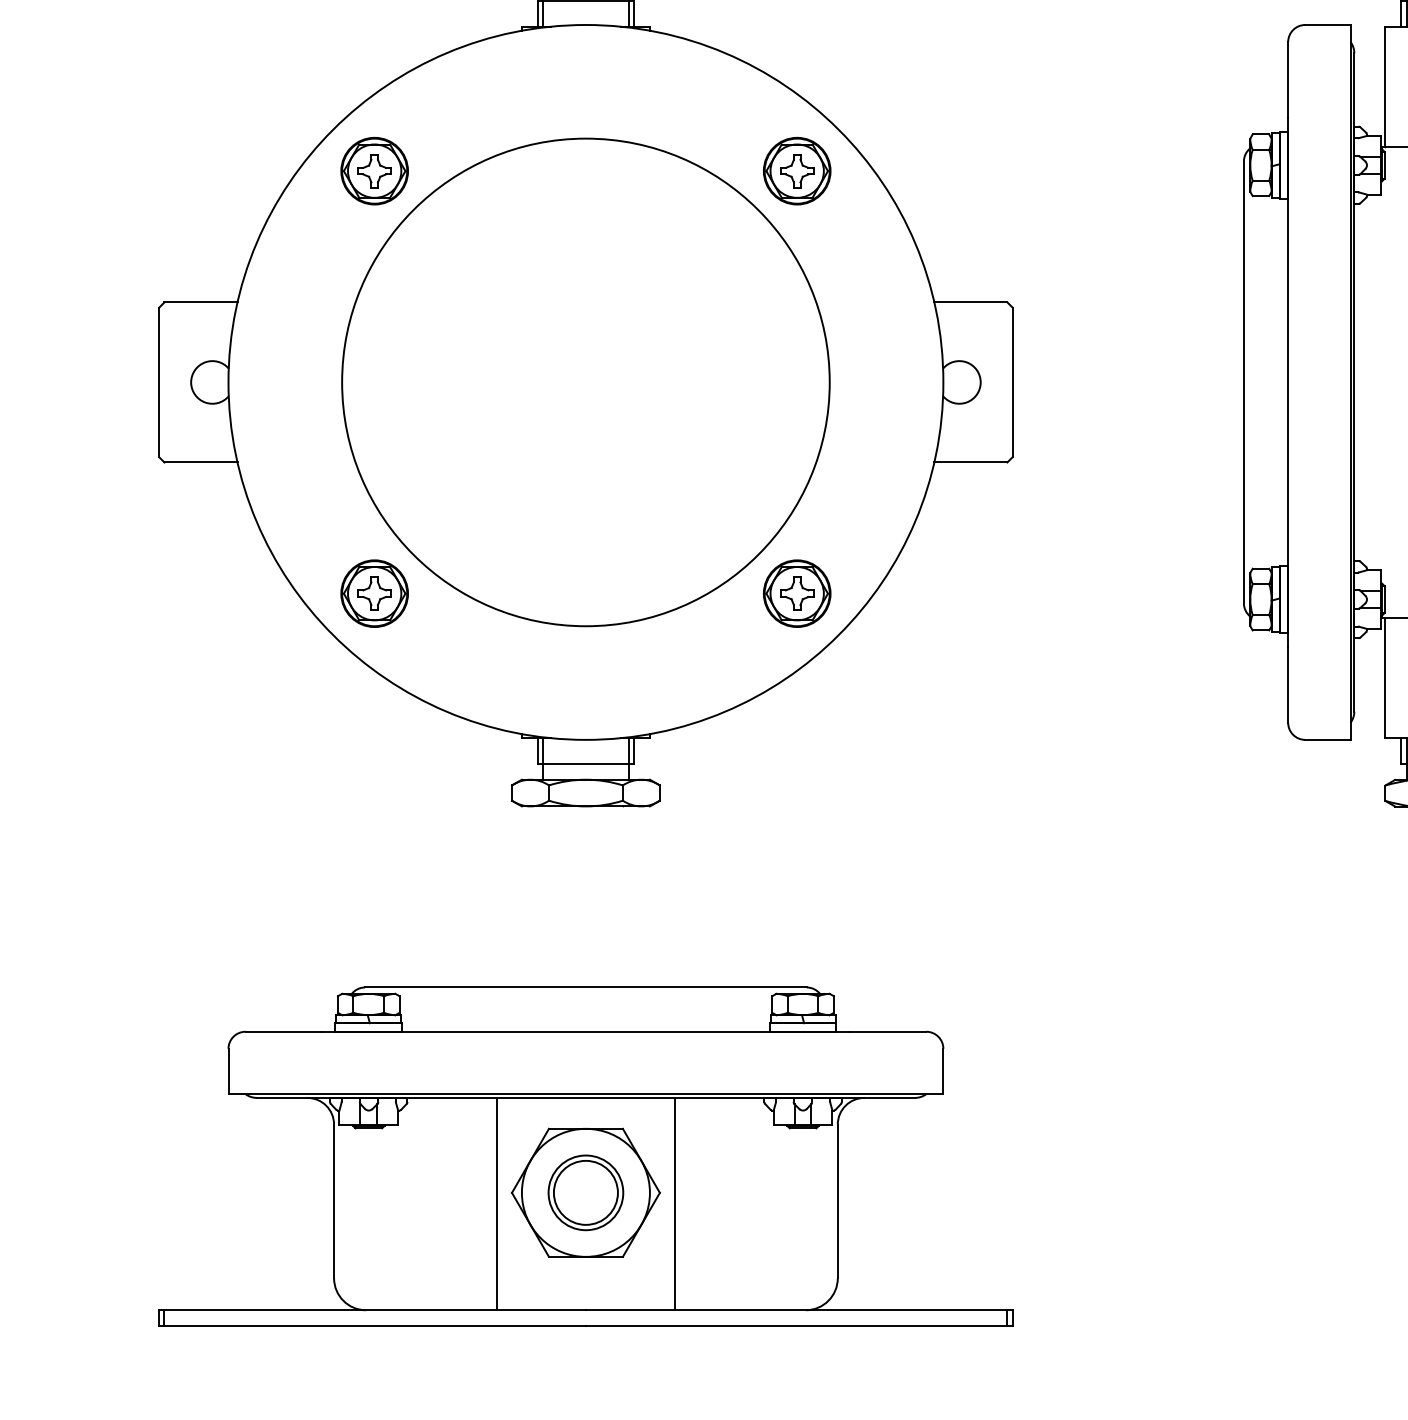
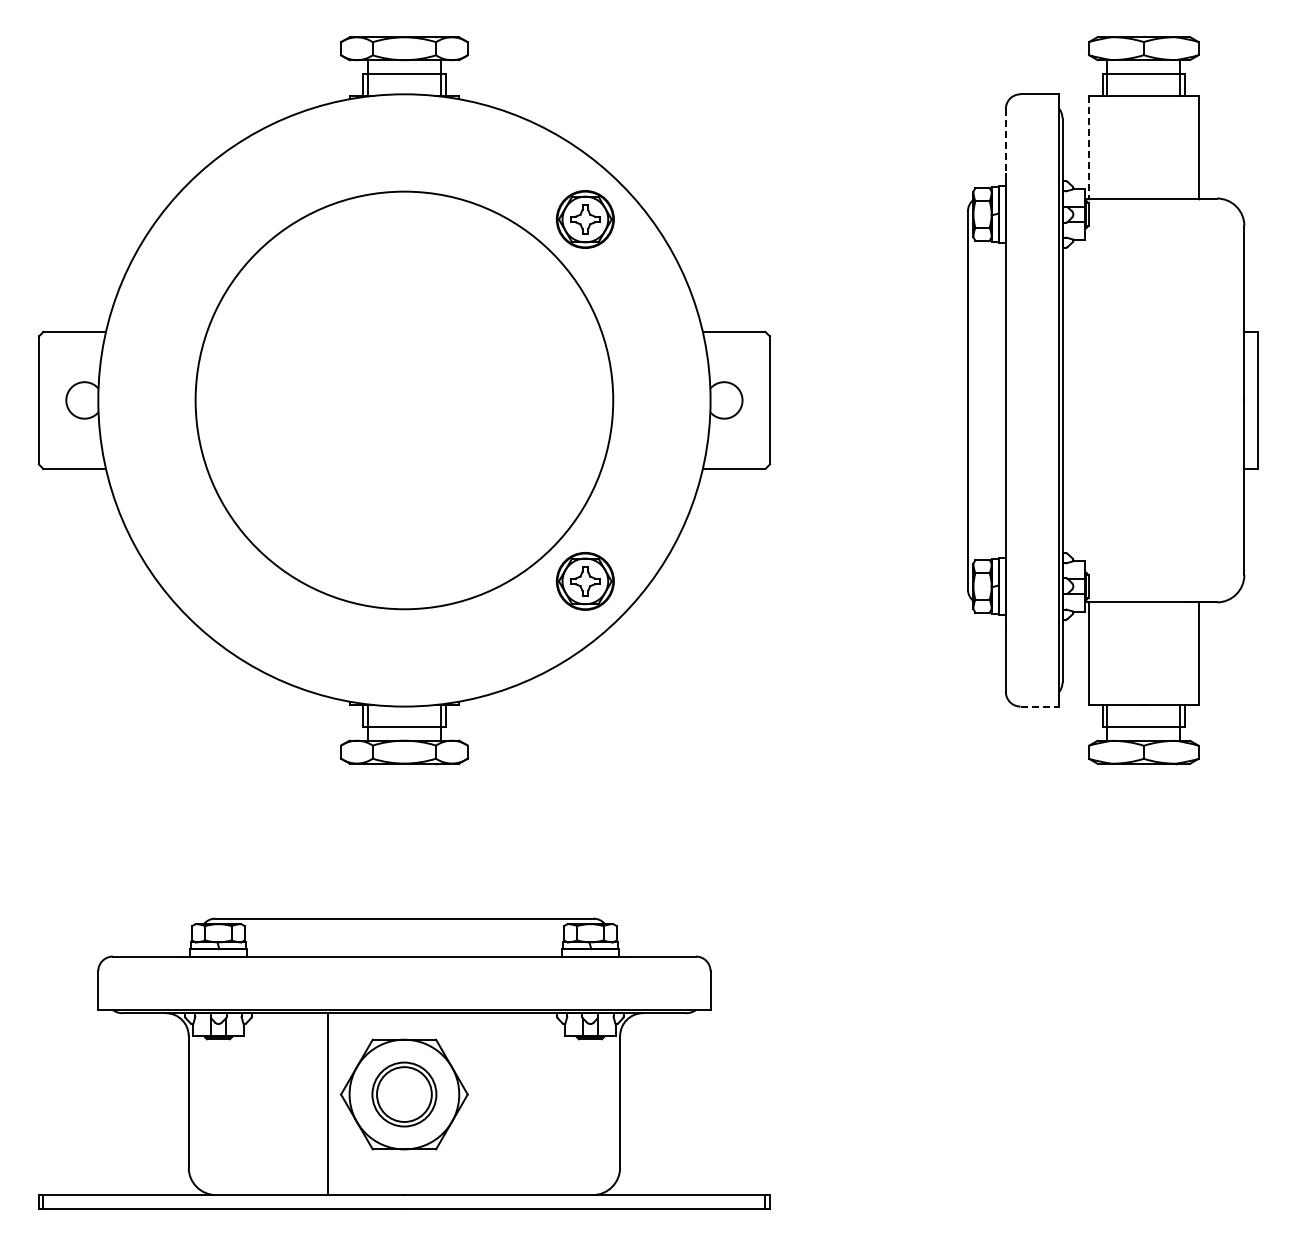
line: (1287, 80) -> (1005, 141), solid -> dashed
line: (1385, 87) -> (1089, 147), solid -> dashed
part: (374, 171) -> (223, 219), removed
part: (374, 593) -> (223, 581), removed
line: (1328, 739) -> (1040, 706), solid -> dashed
line: (674, 1204) -> (480, 1104), removed

